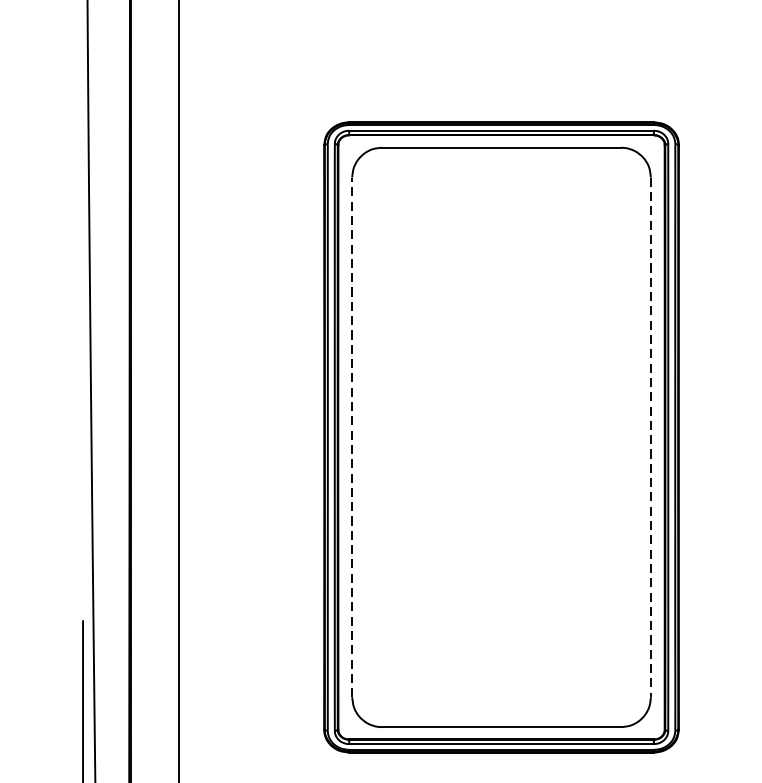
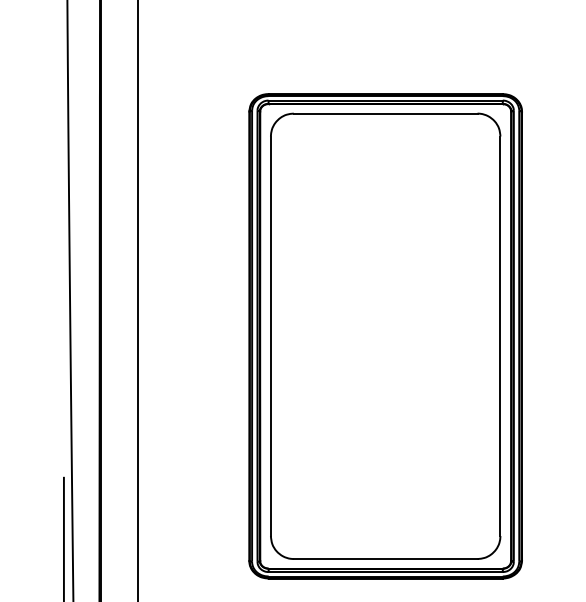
line: (351, 437) -> (270, 336), dashed -> solid
line: (650, 437) -> (500, 336), dashed -> solid

